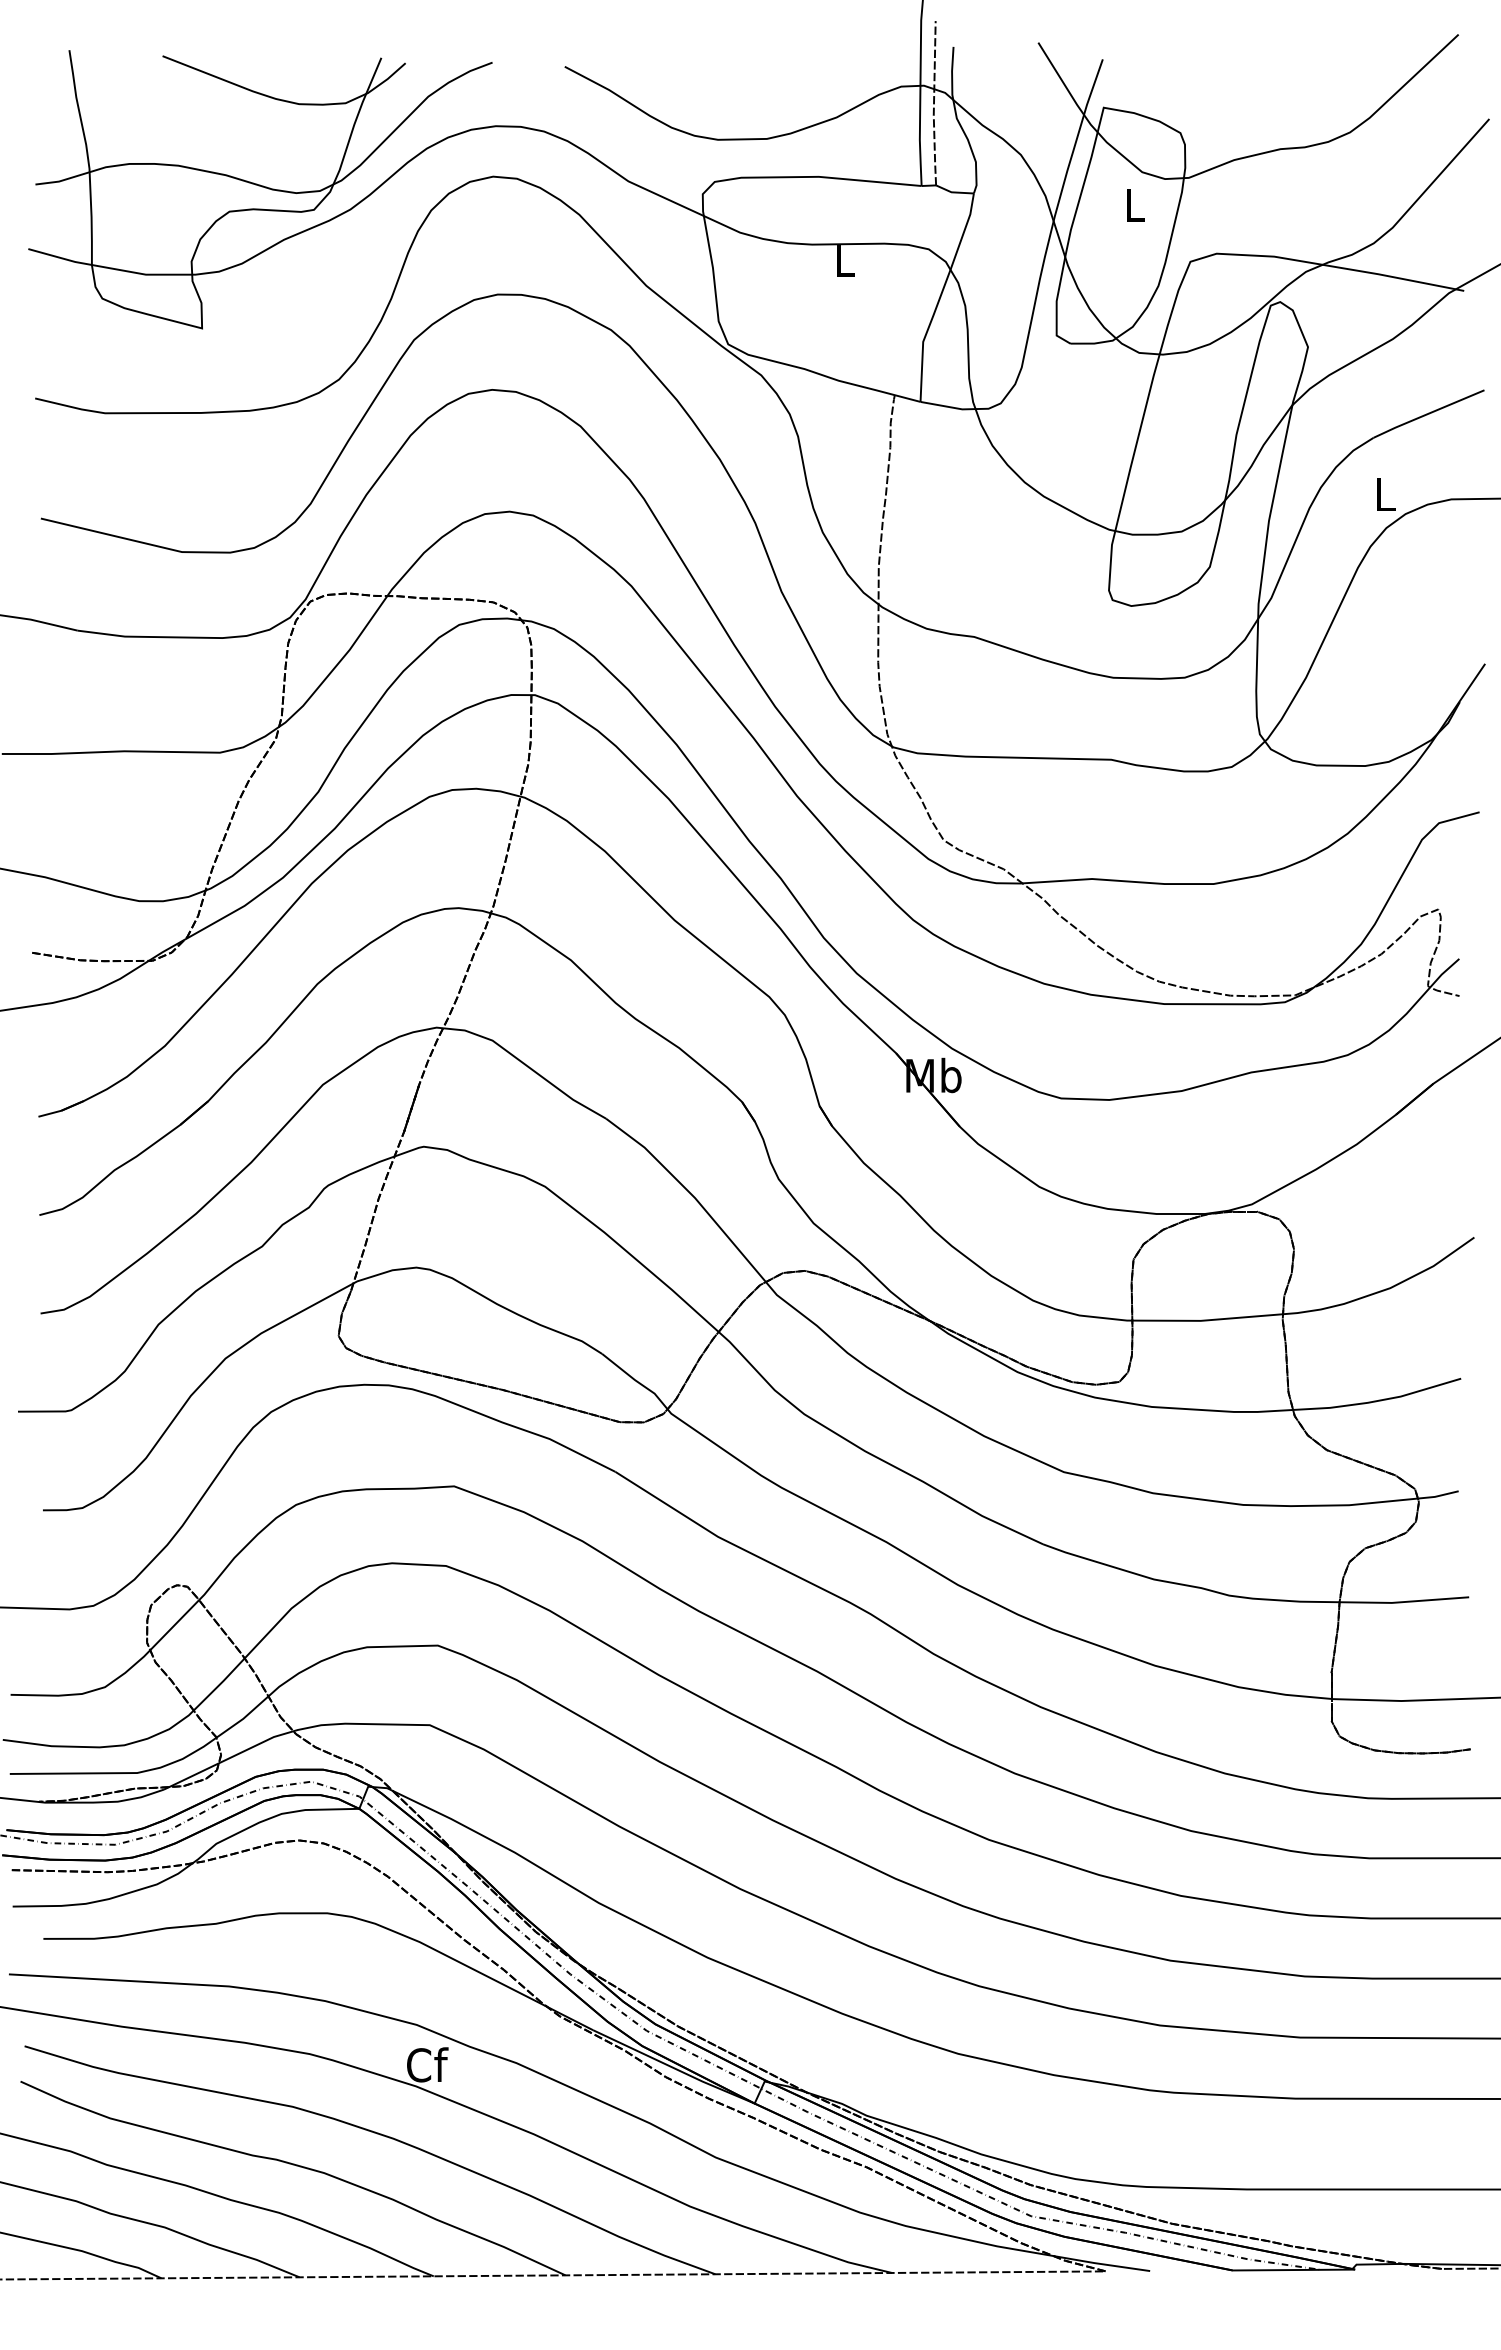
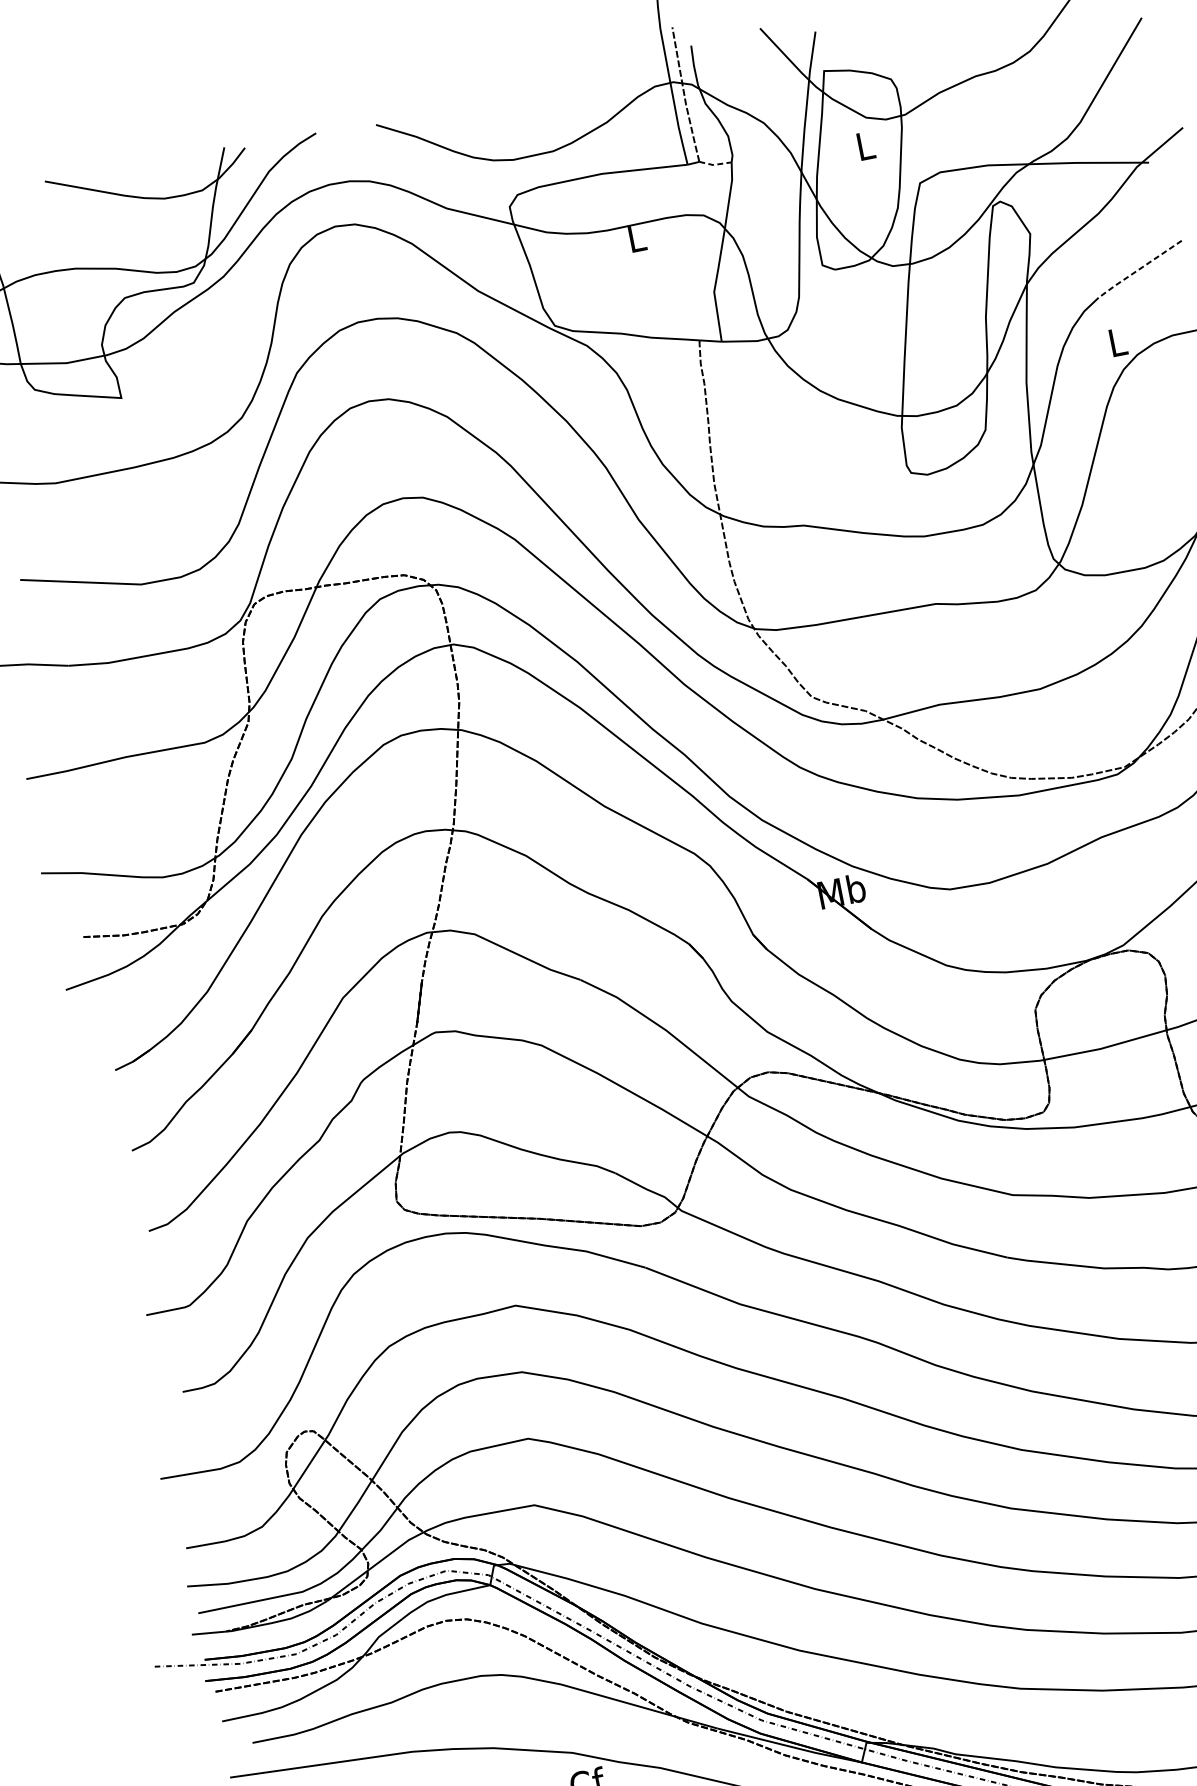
line: (954, 192) -> (715, 164), solid -> dashed
line: (1427, 414) -> (1139, 269), solid -> dashed

